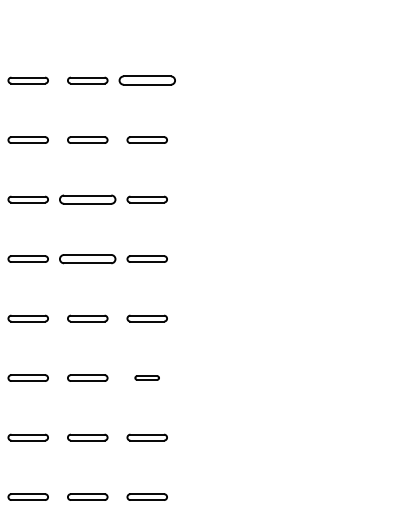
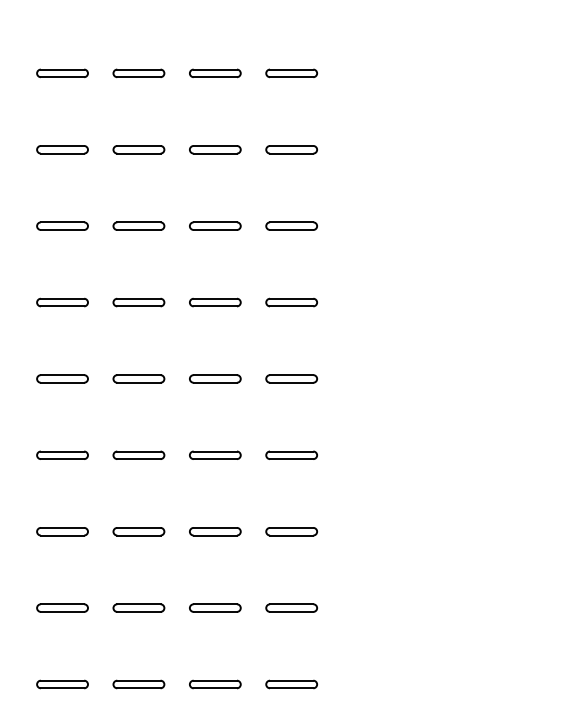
part: (147, 80) -> (291, 73), size x0.71
part: (87, 199) -> (215, 225), size x0.71
part: (87, 259) -> (215, 302), size x0.71
part: (147, 377) -> (291, 454), size x1.67

